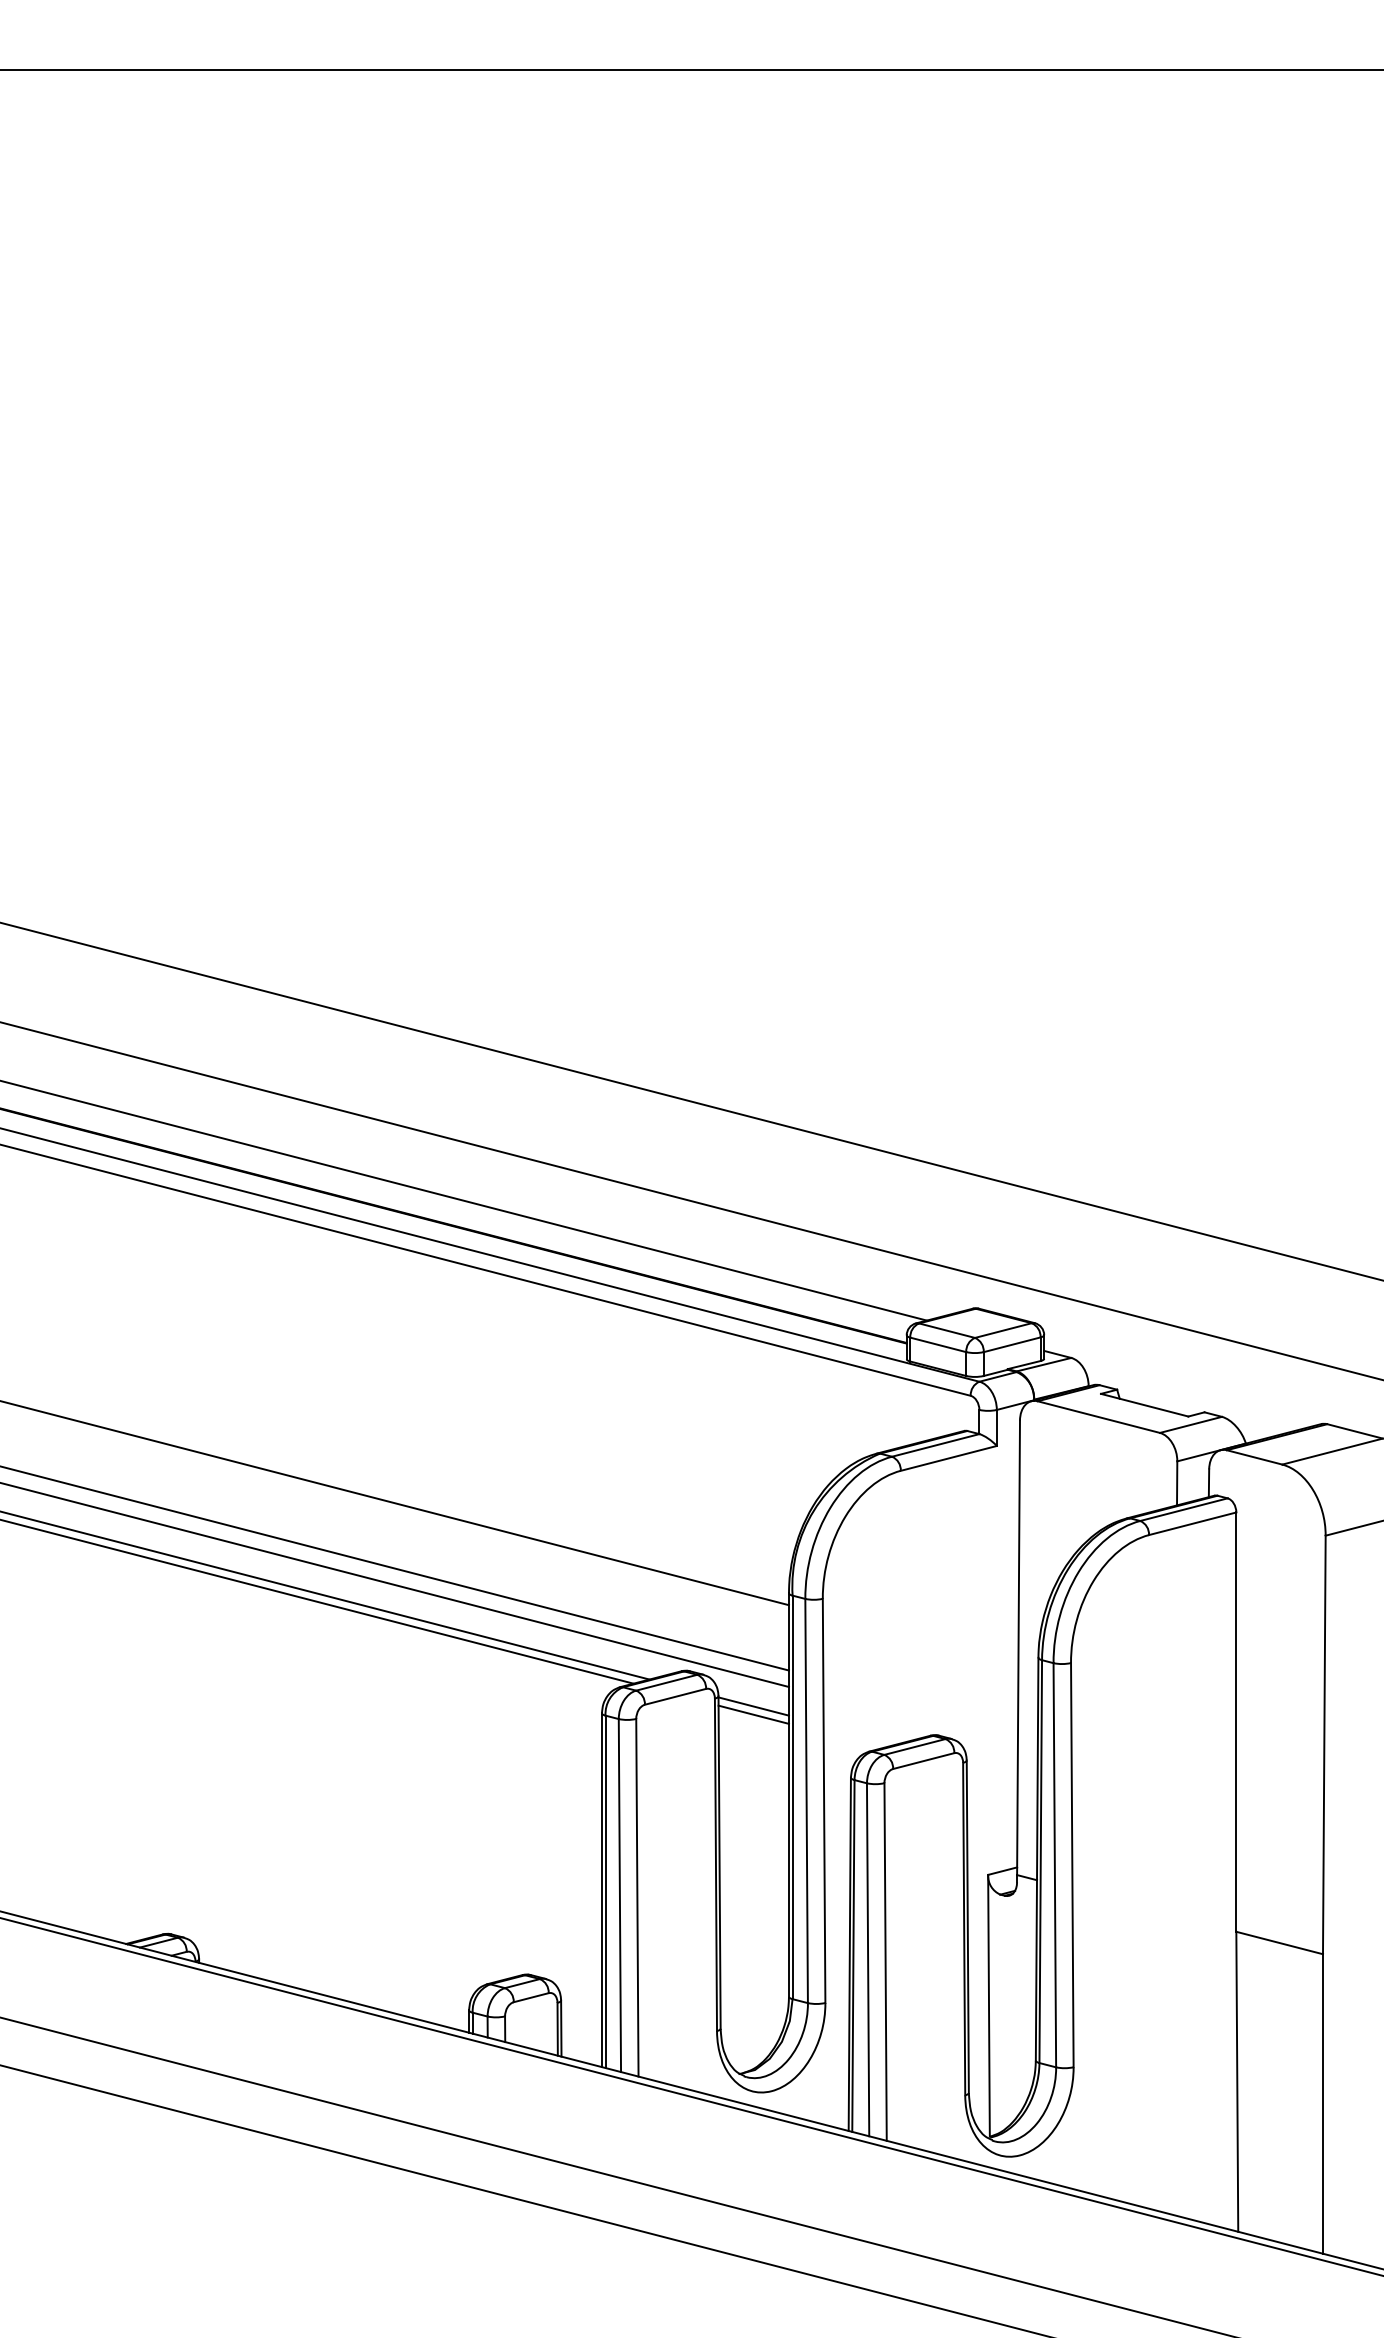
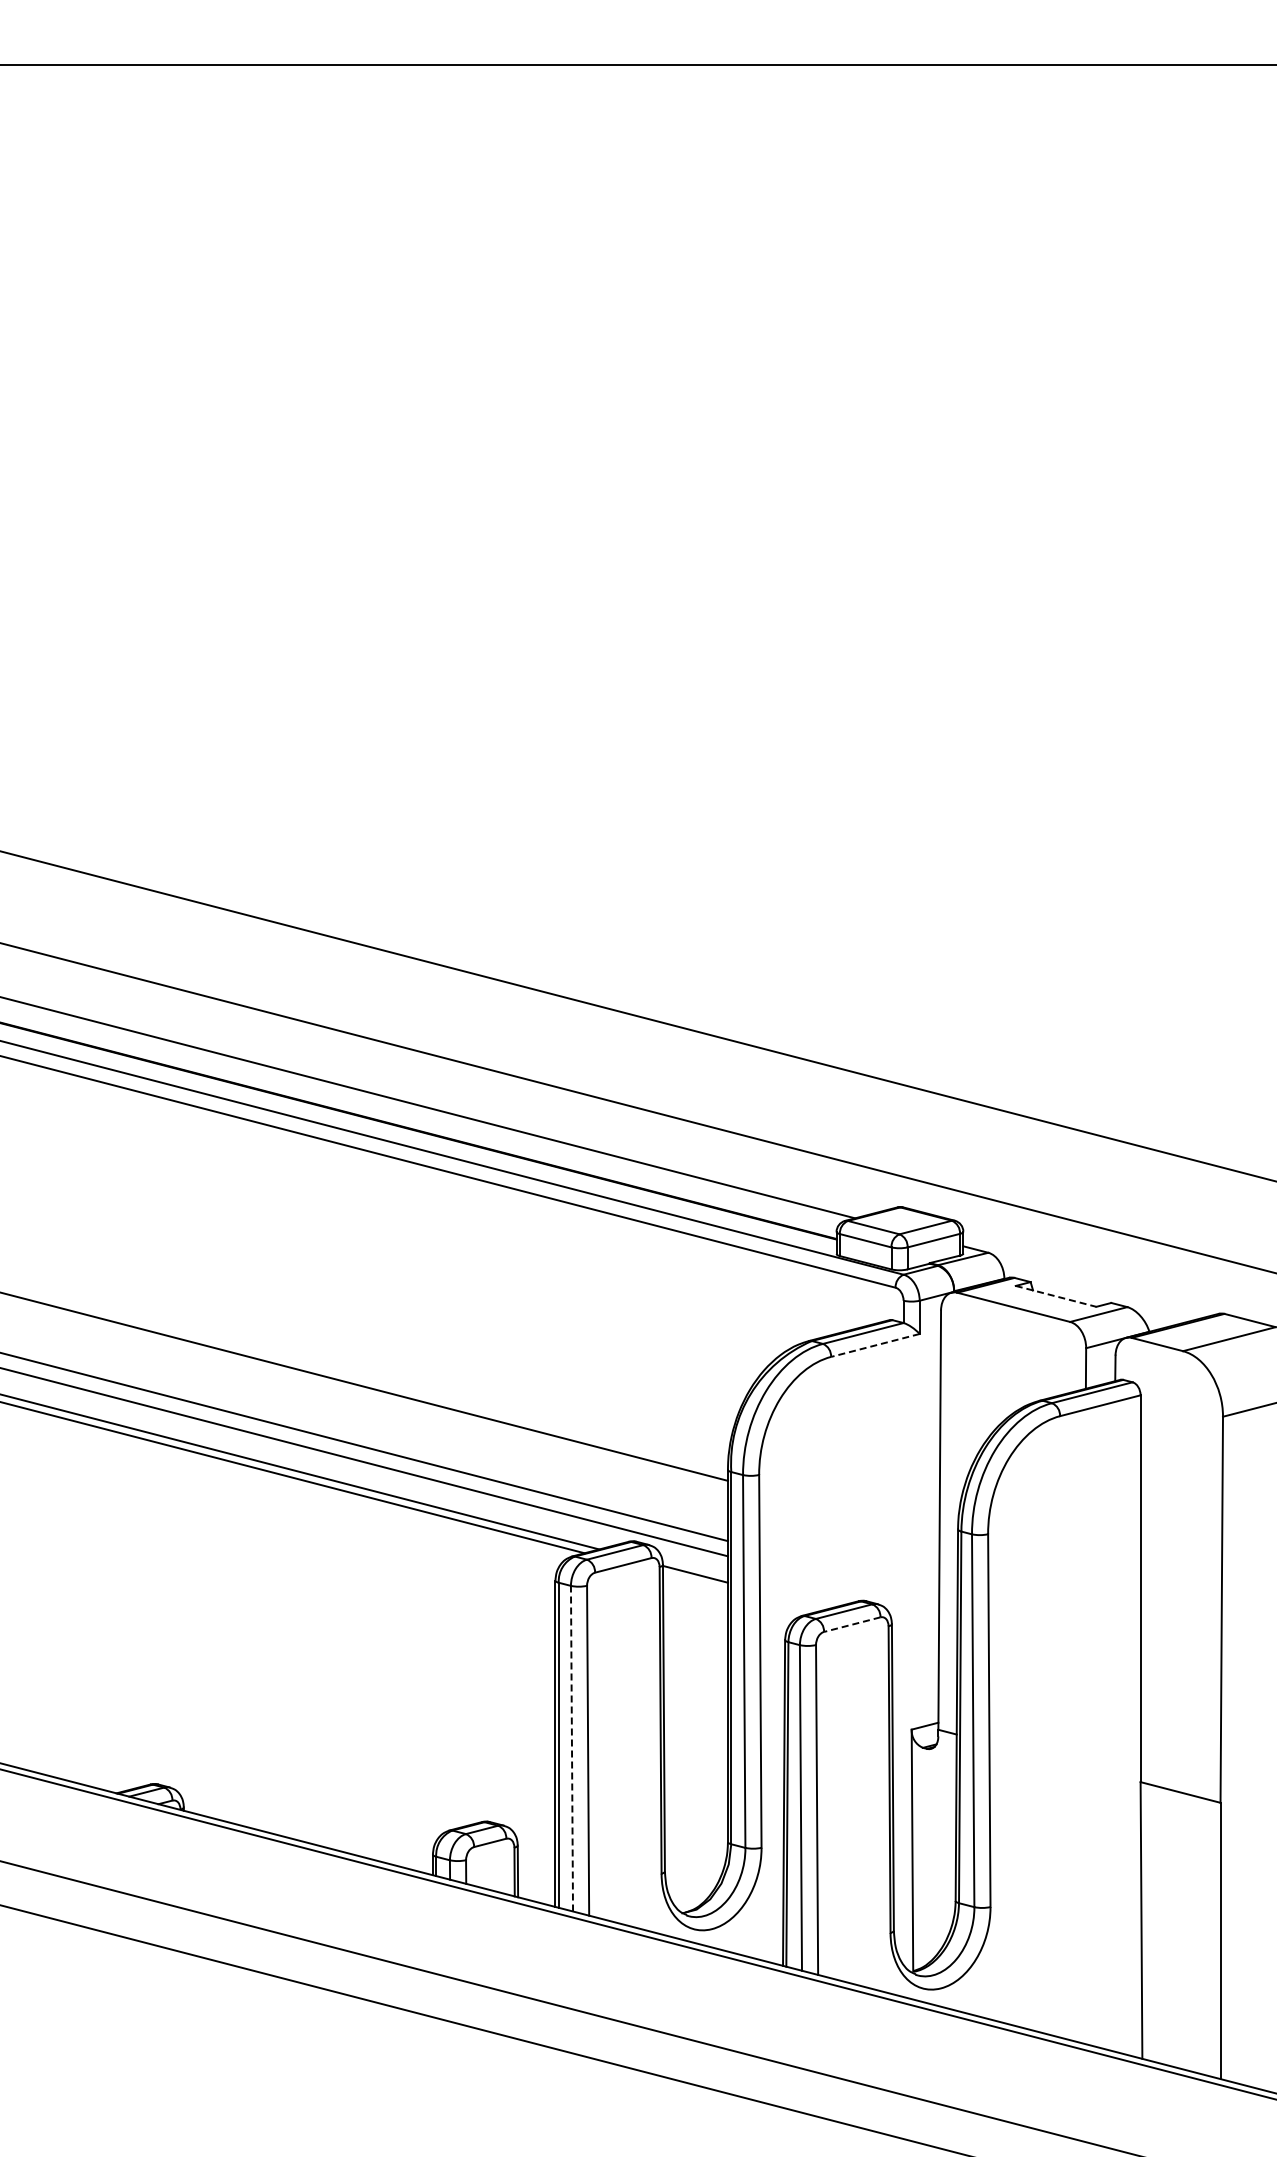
line: (1145, 1405) -> (1056, 1296), solid -> dashed
line: (948, 1458) -> (875, 1345), solid -> dashed
line: (753, 1714) -> (695, 1581), removed
line: (922, 1760) -> (851, 1624), solid -> dashed
line: (620, 1895) -> (572, 1748), solid -> dashed

